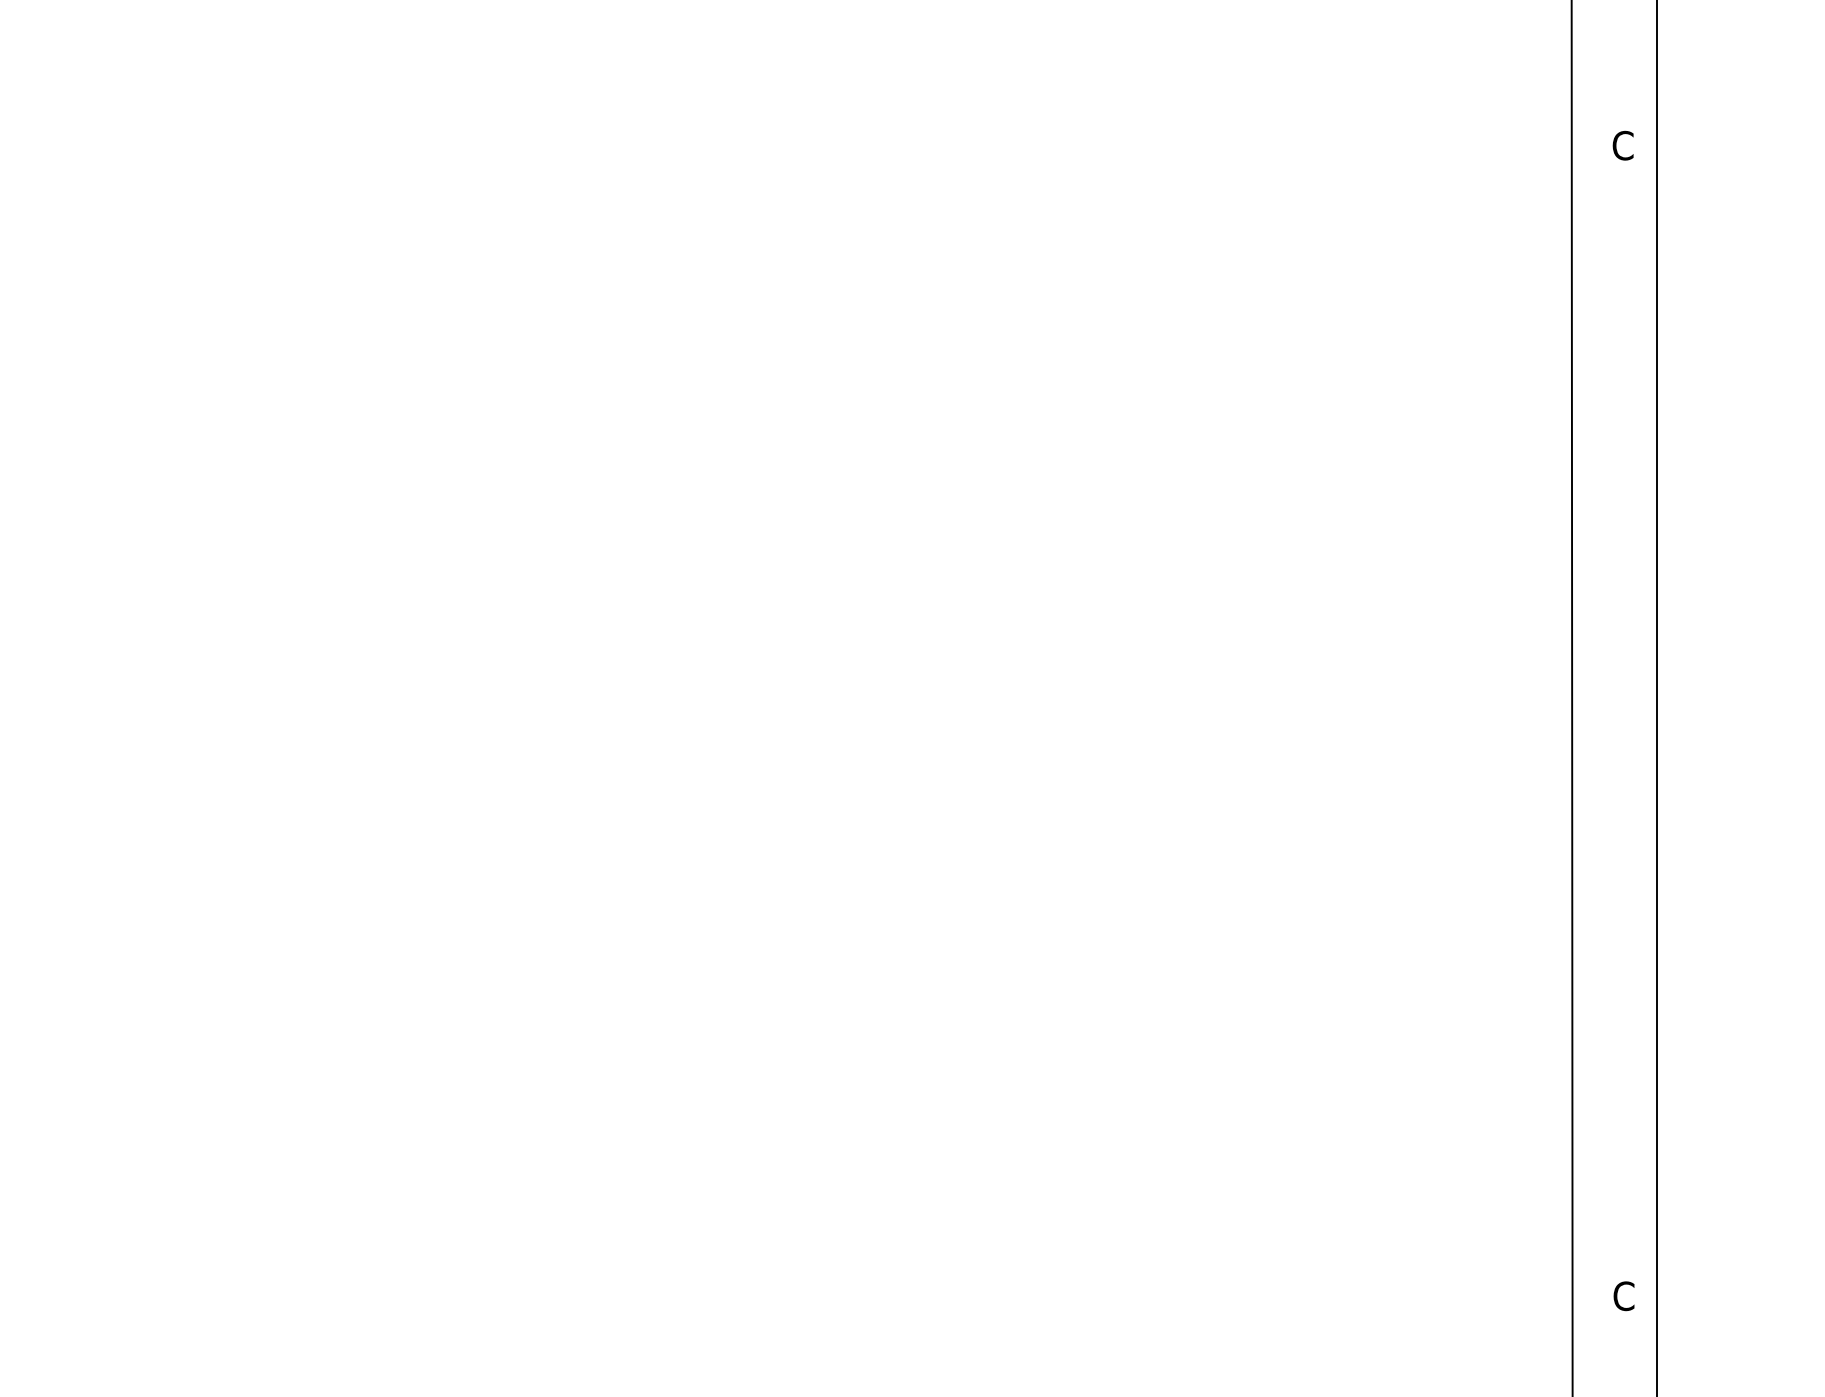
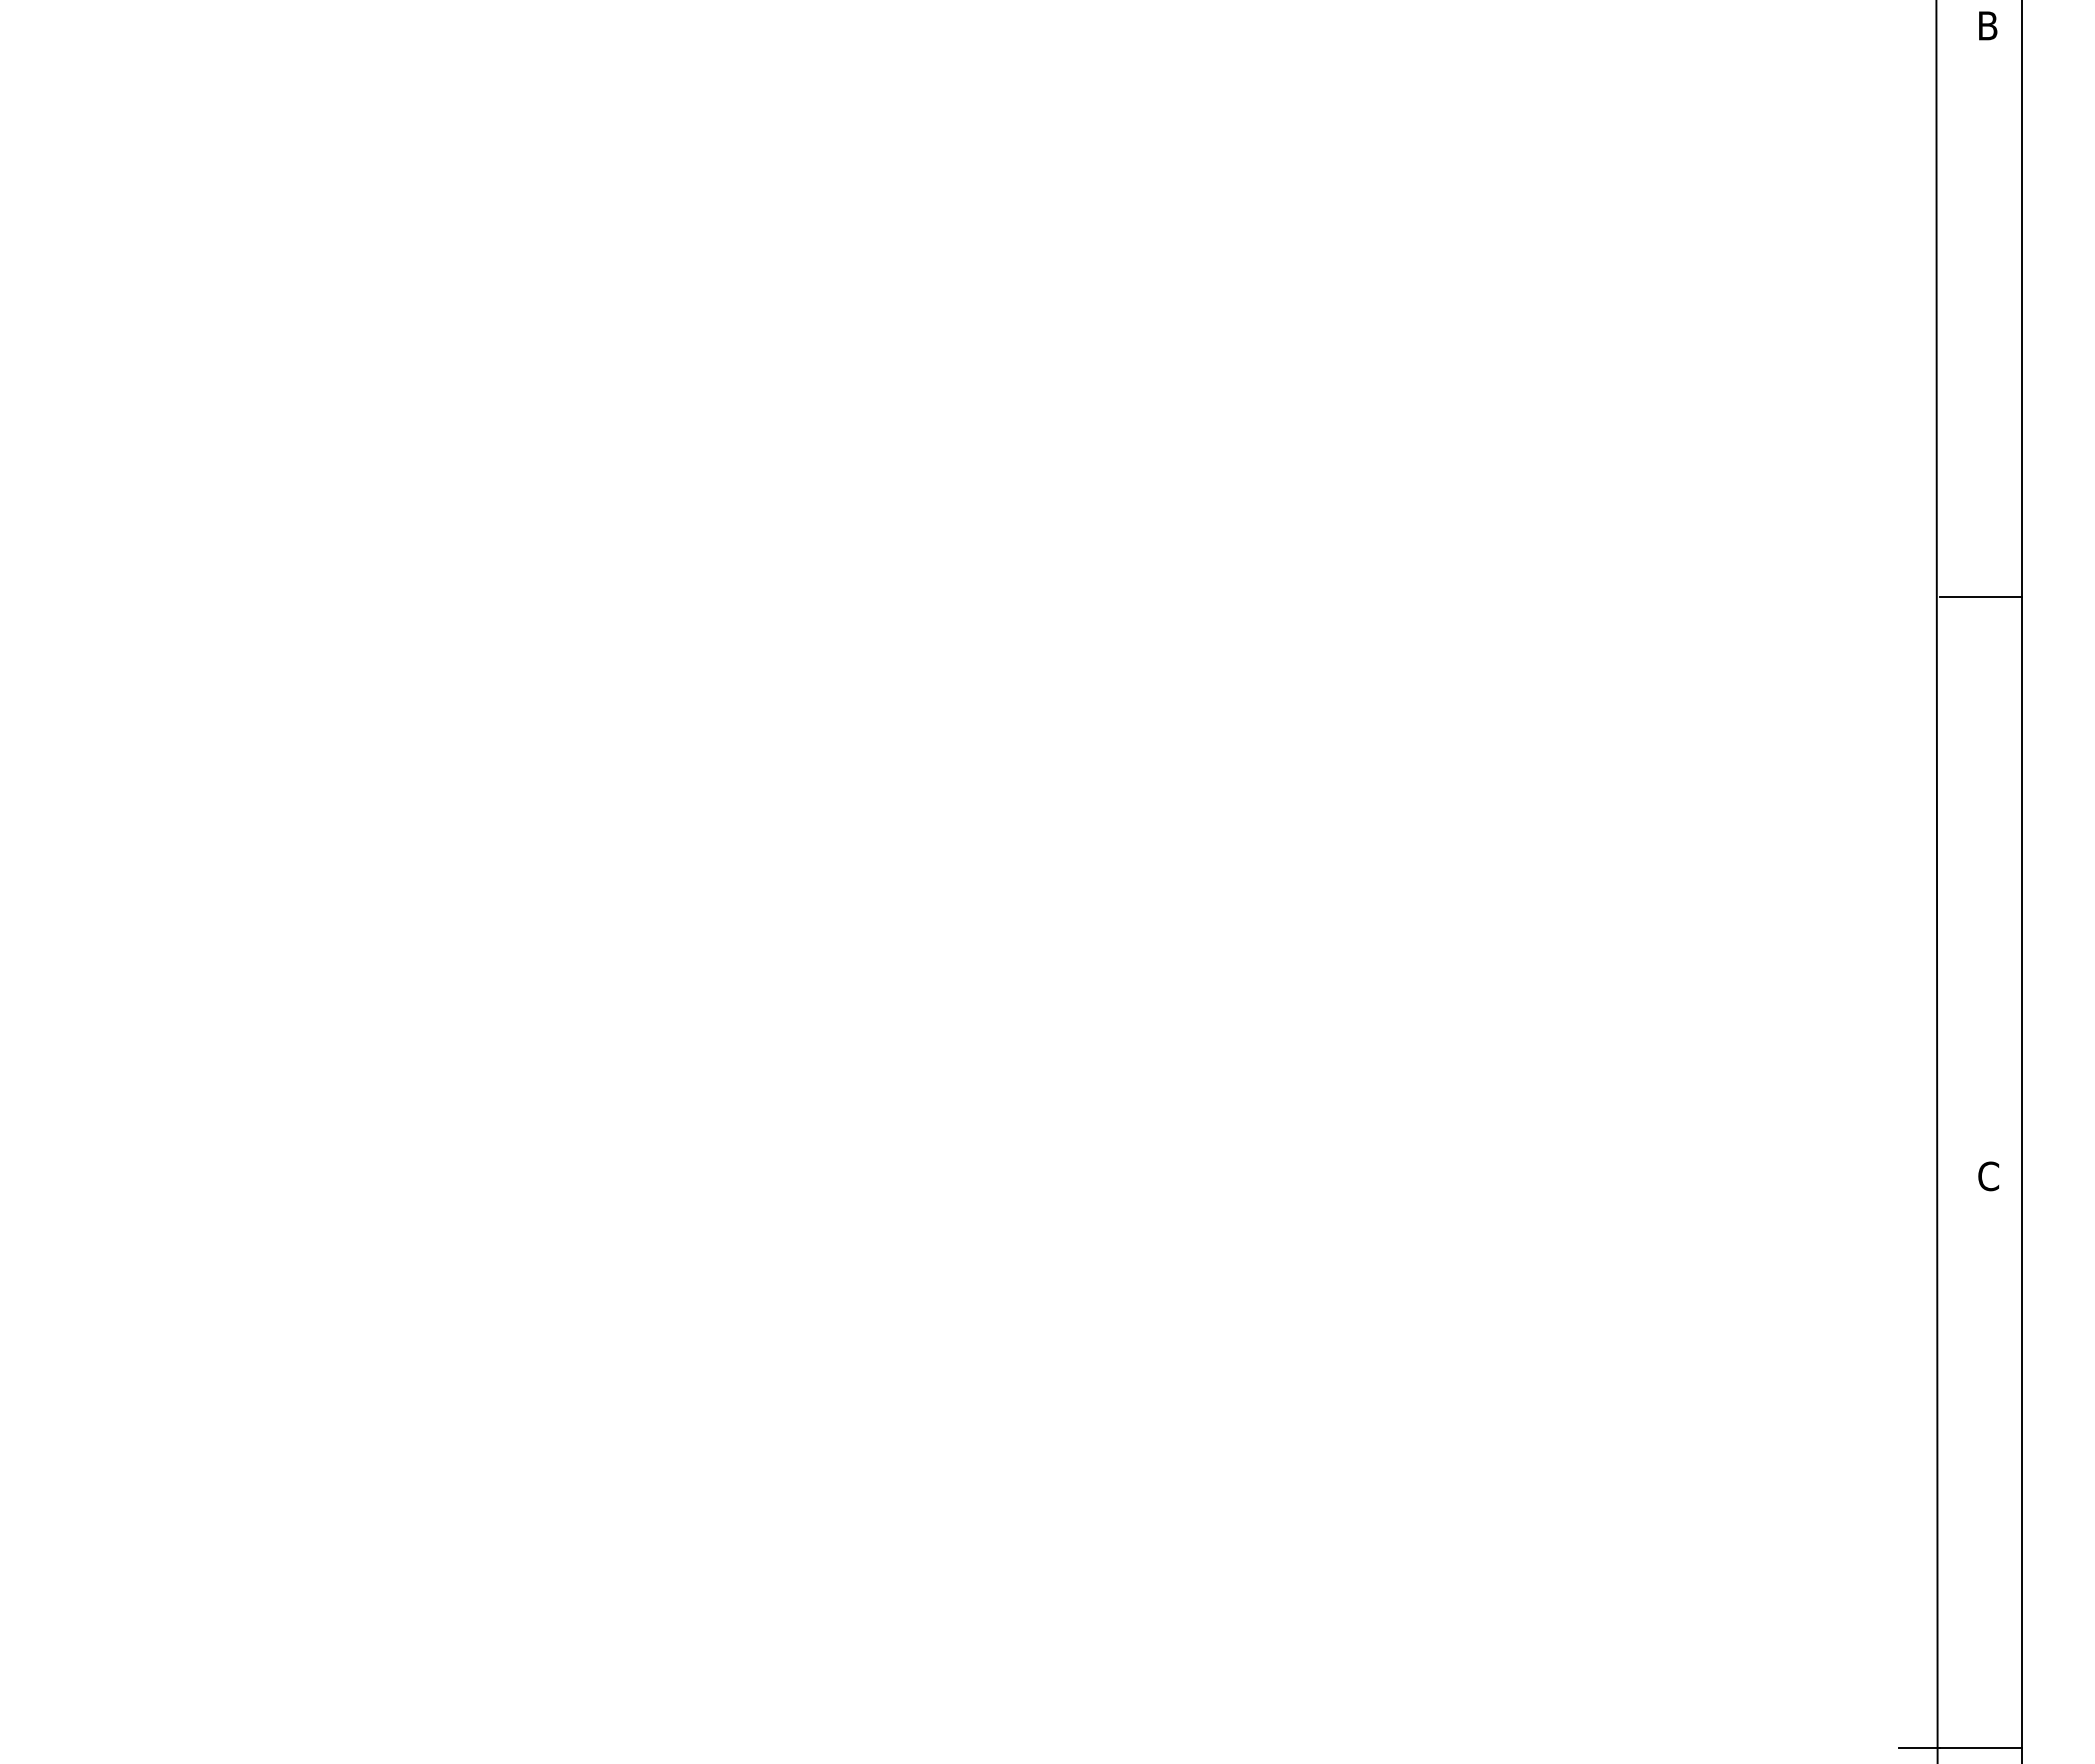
text: (1622, 145) -> (1987, 25), C -> B
line: (1615, 717) -> (1980, 597), added

